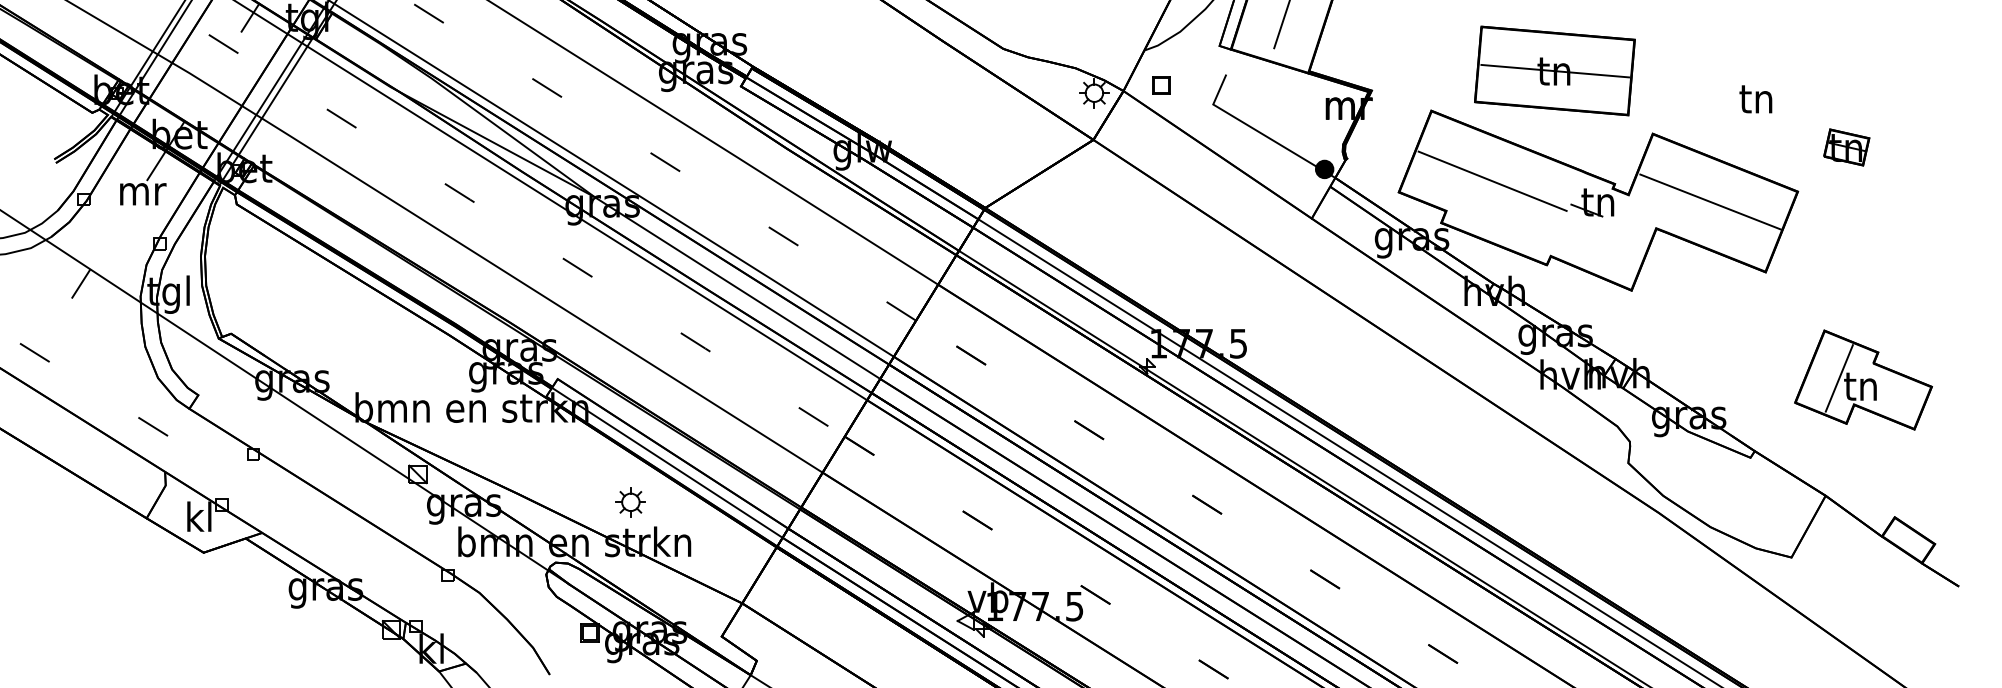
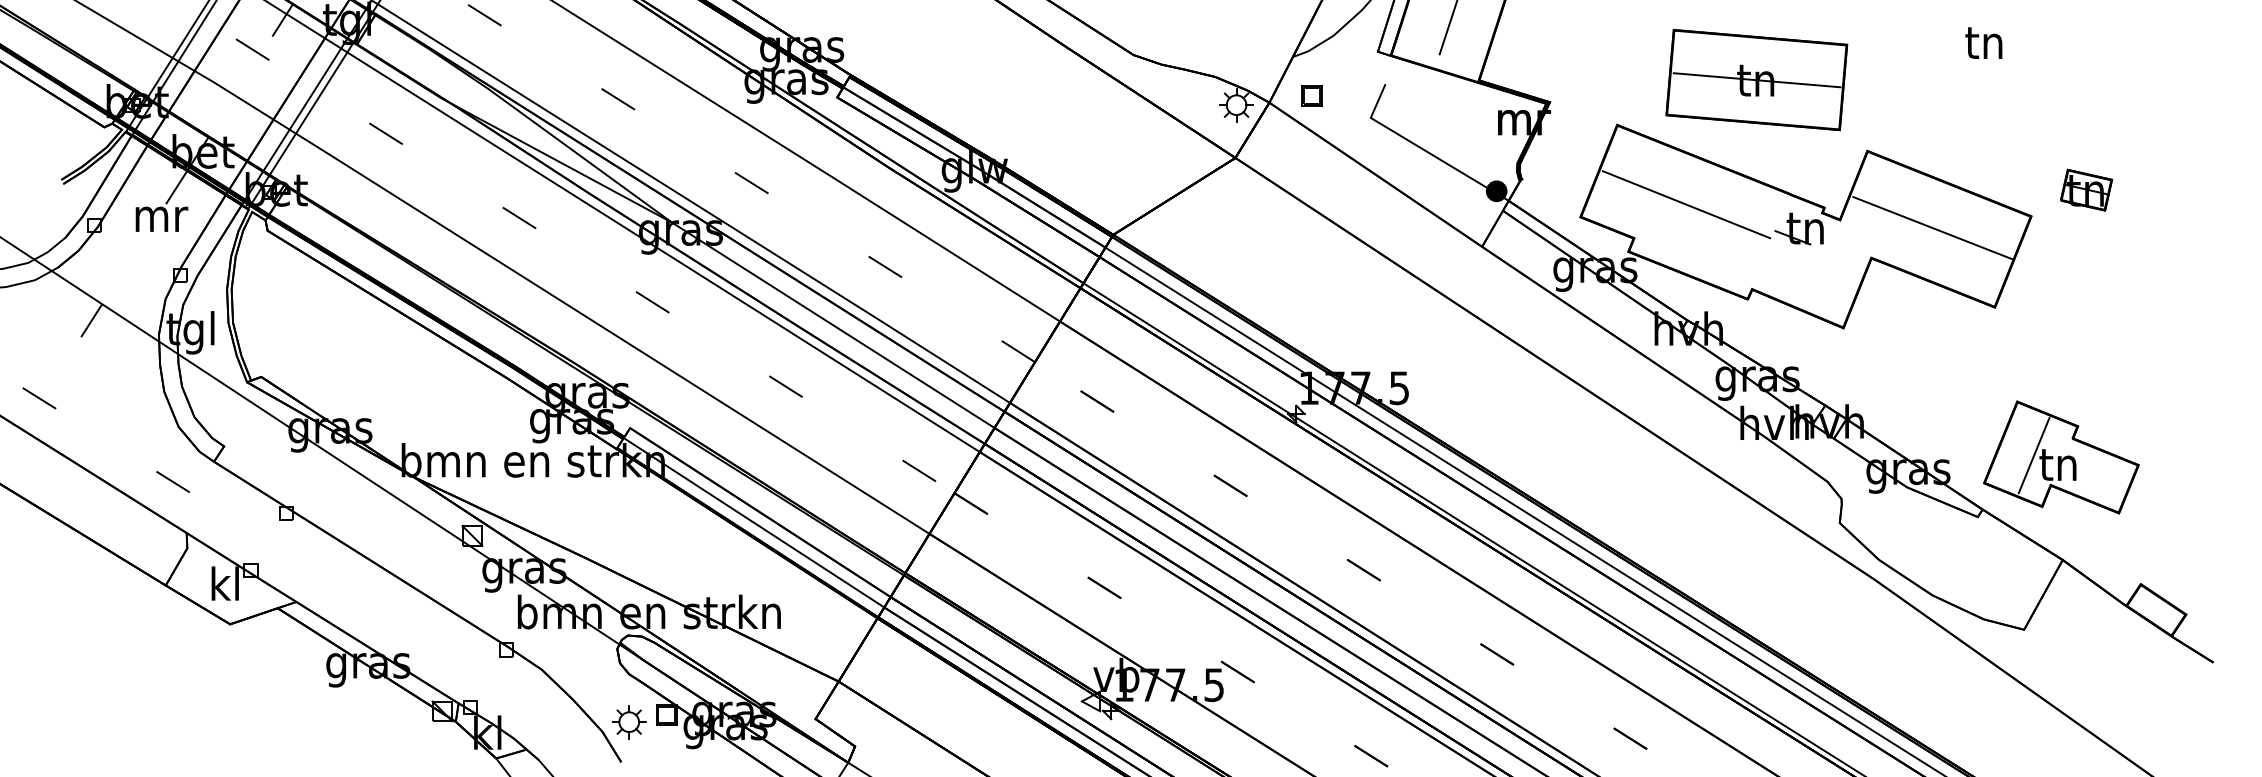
text: (1755, 99) -> (1983, 43), moved
part: (1846, 147) -> (2086, 190), moved
part: (1863, 379) -> (2061, 456), moved
part: (630, 502) -> (628, 722), moved

